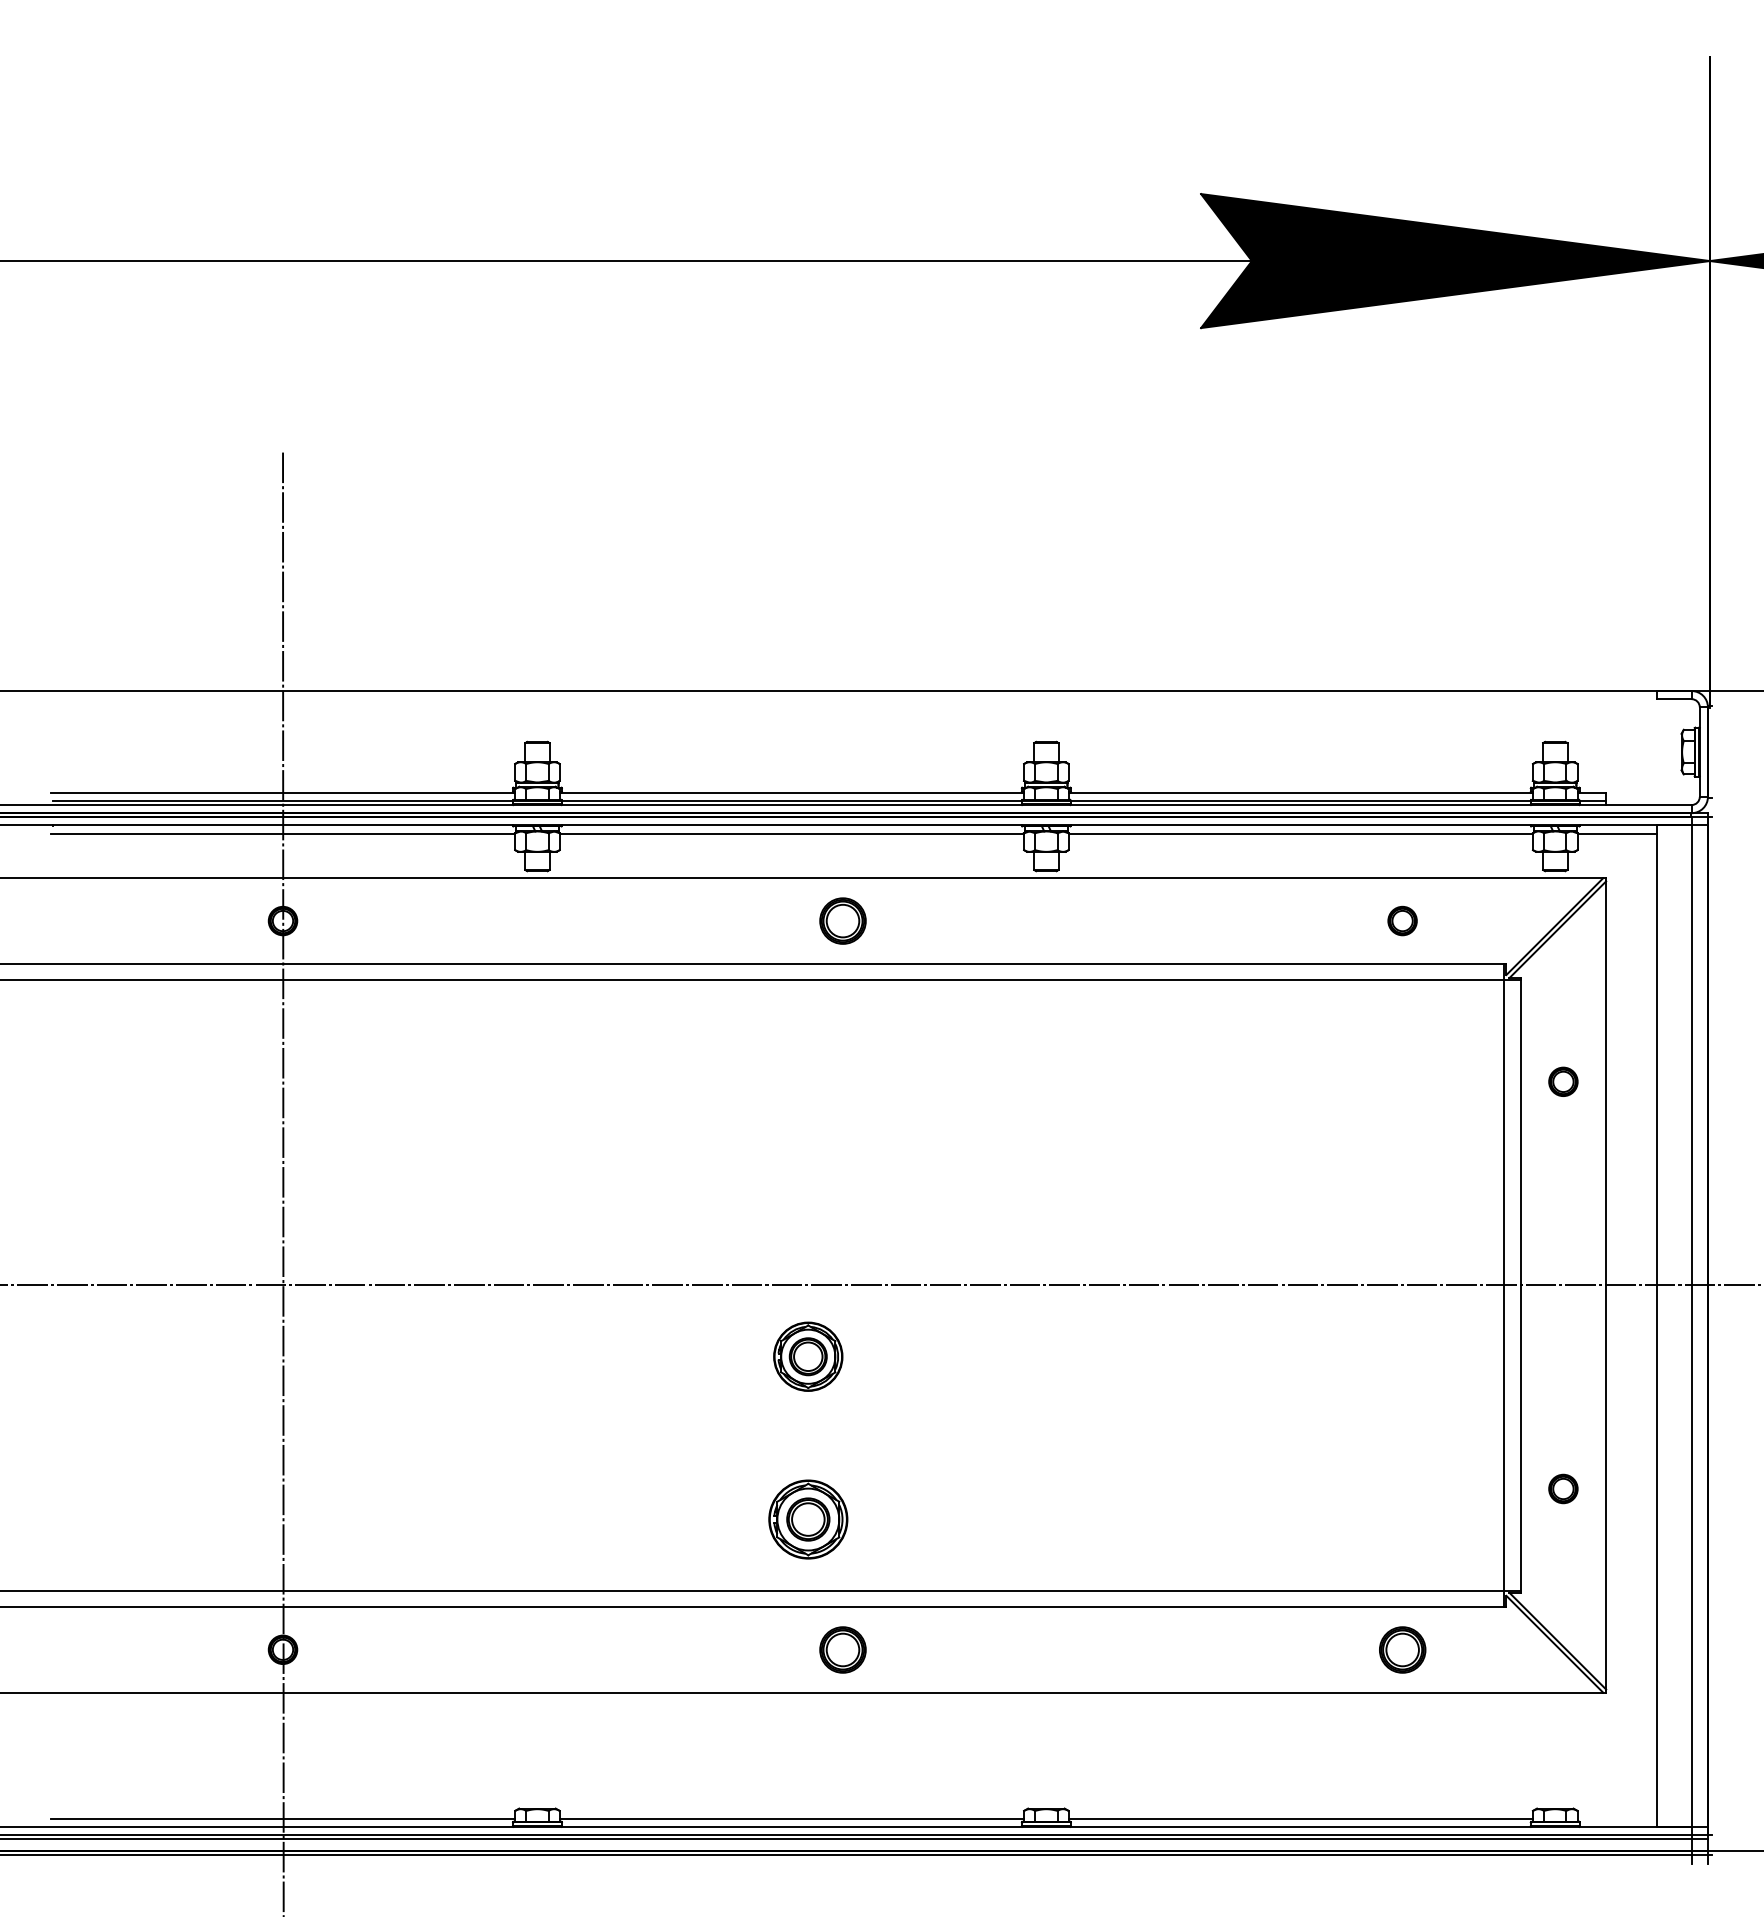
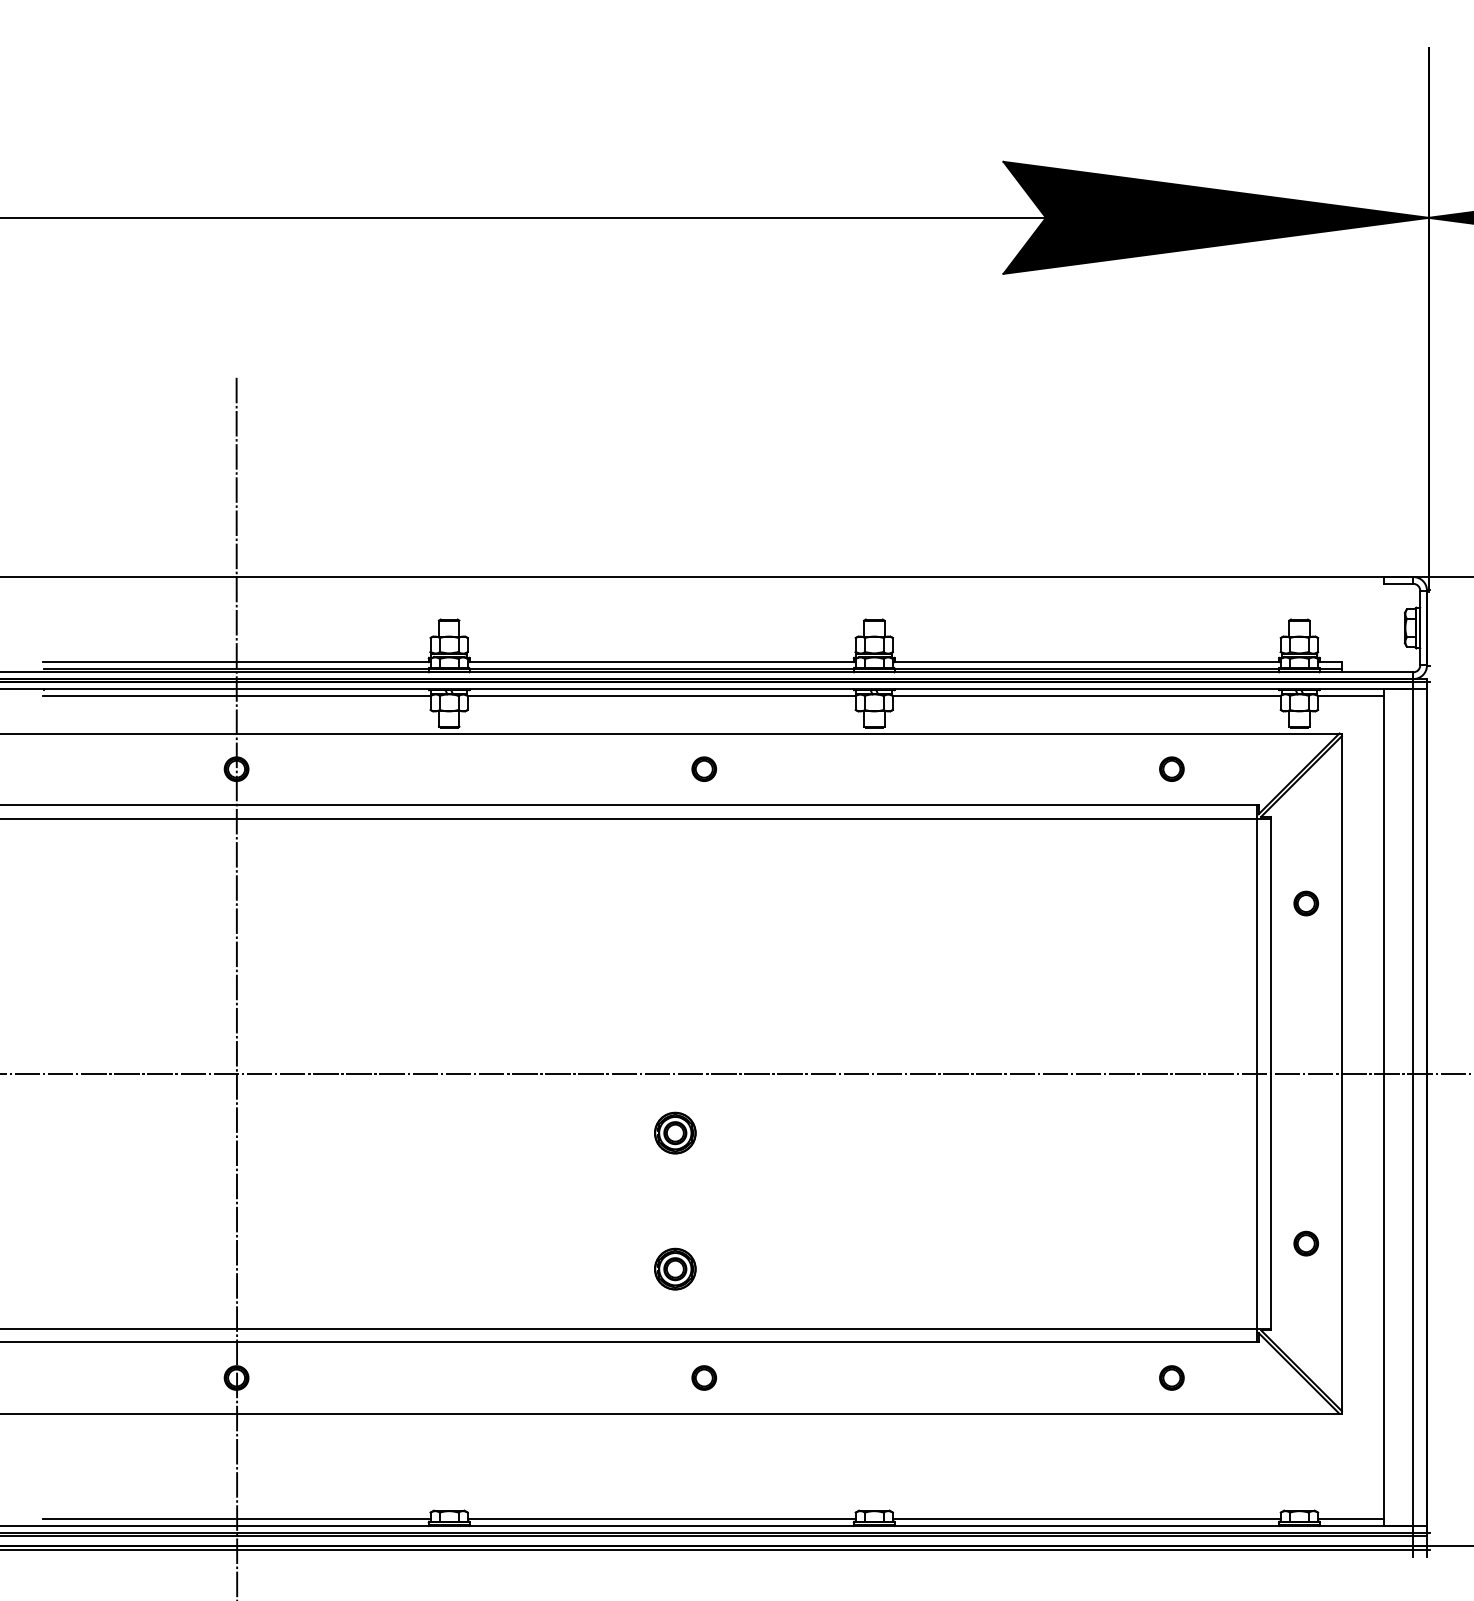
part: (842, 920) -> (704, 768), size x0.62
part: (807, 1356) -> (674, 1132), size x0.71
part: (807, 1519) -> (674, 1269), size x0.62
part: (842, 1649) -> (704, 1377), size x0.62
part: (1402, 1649) -> (1171, 1377), size x0.62
line: (1617, 1818) -> (1351, 1518), added

